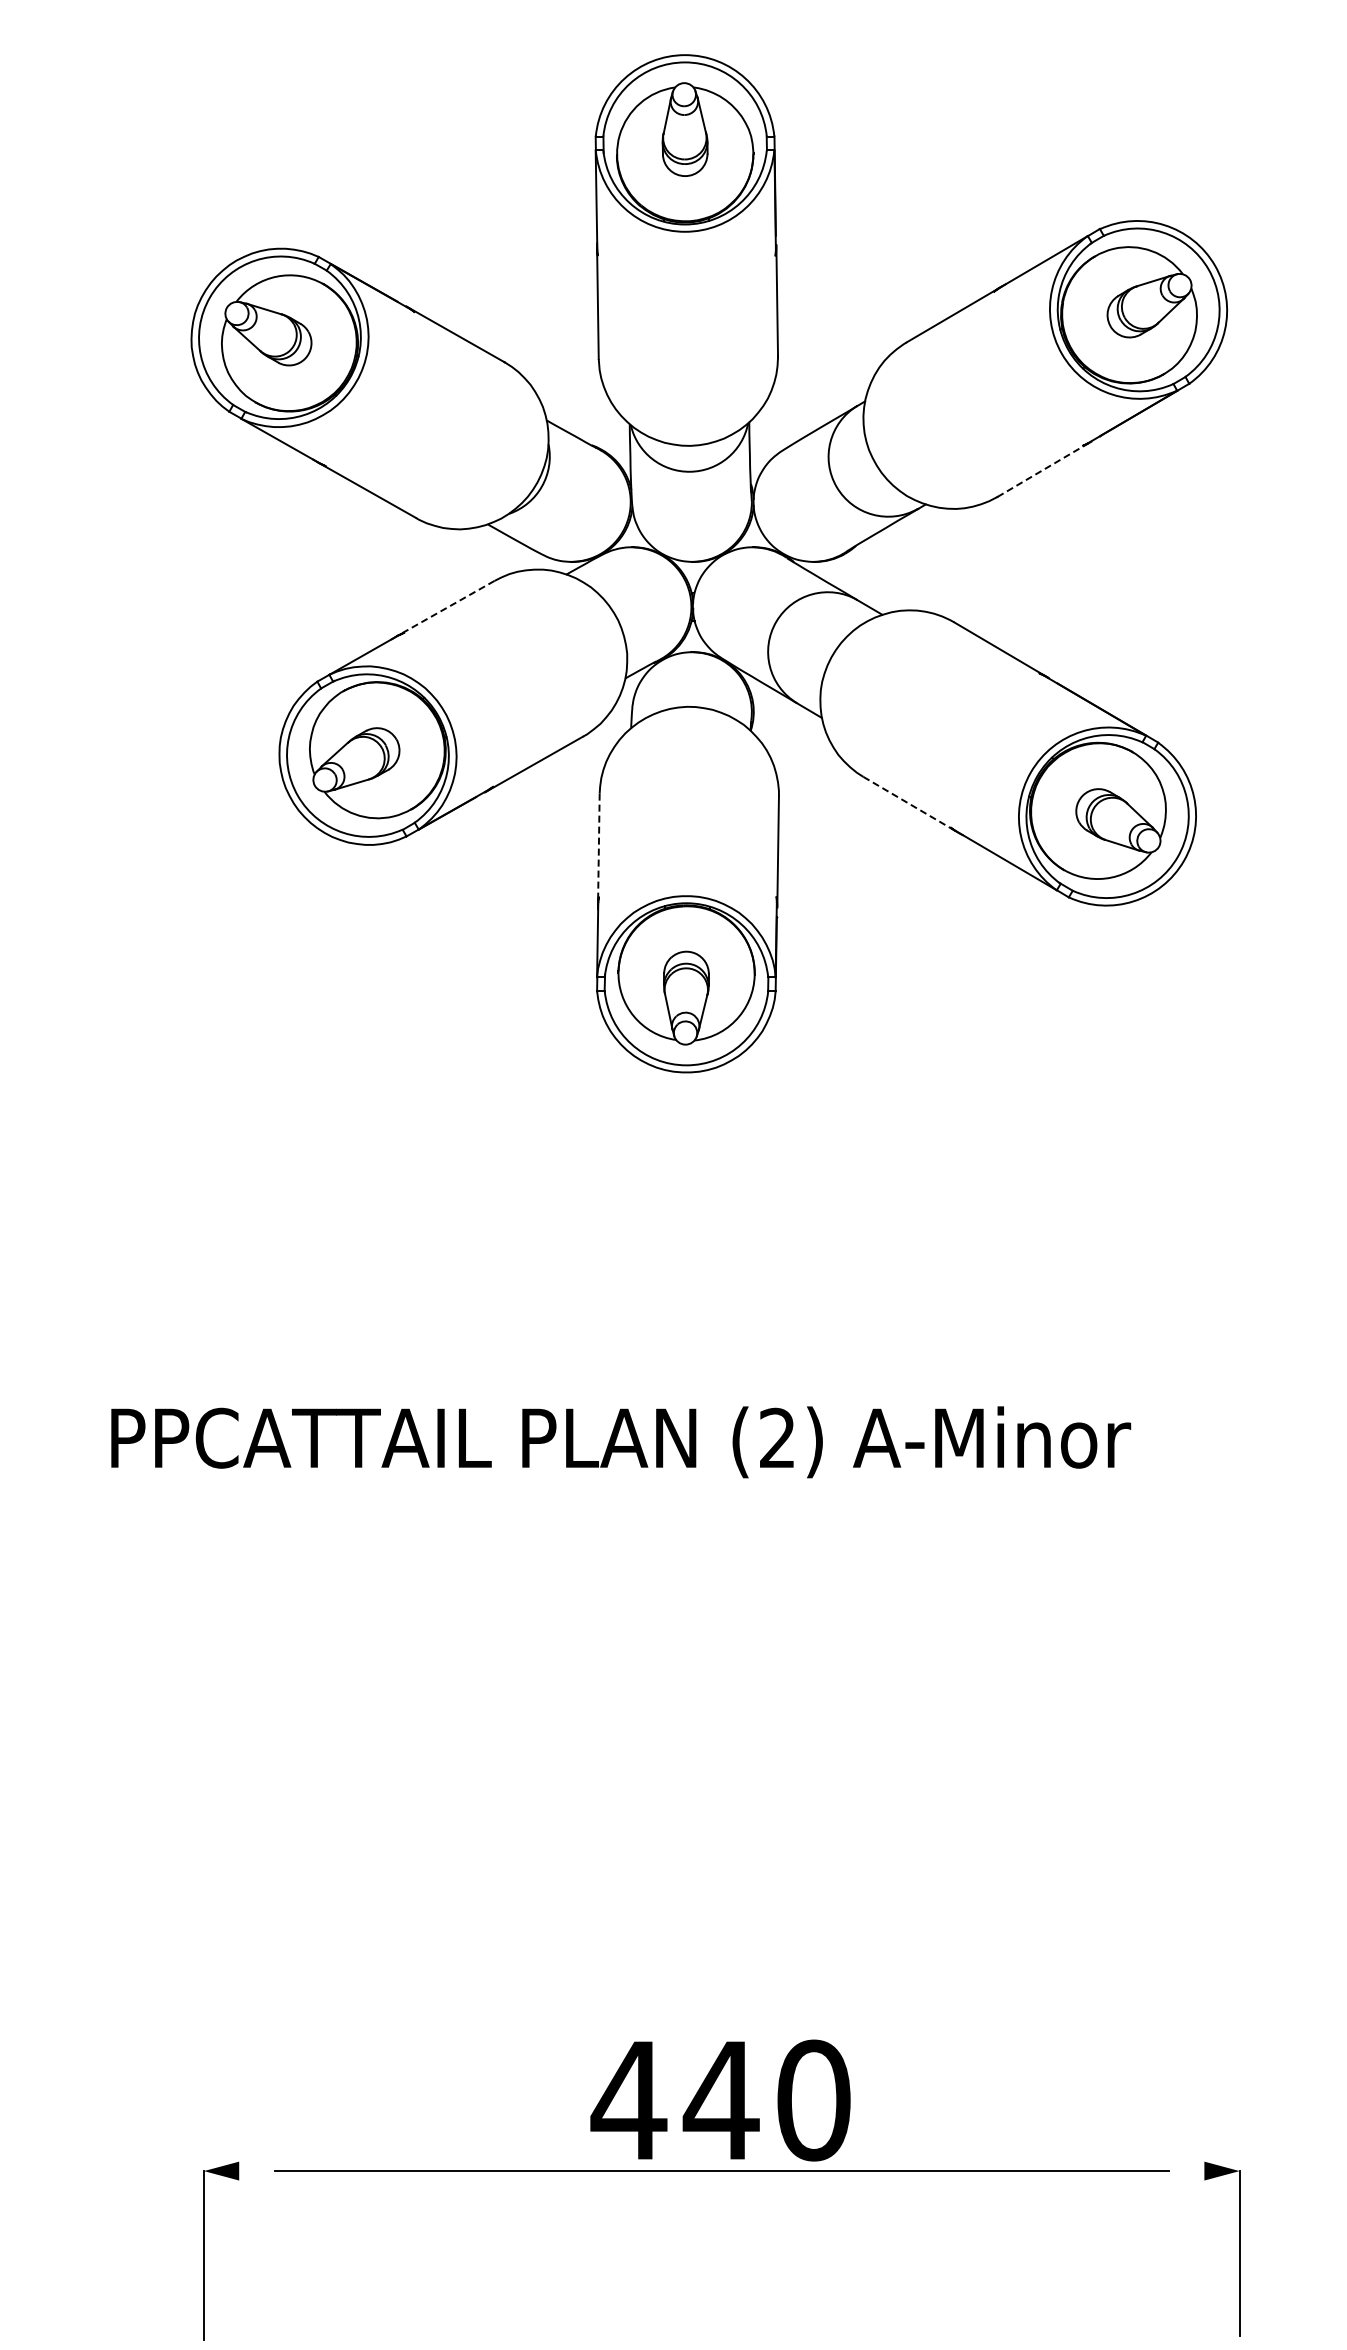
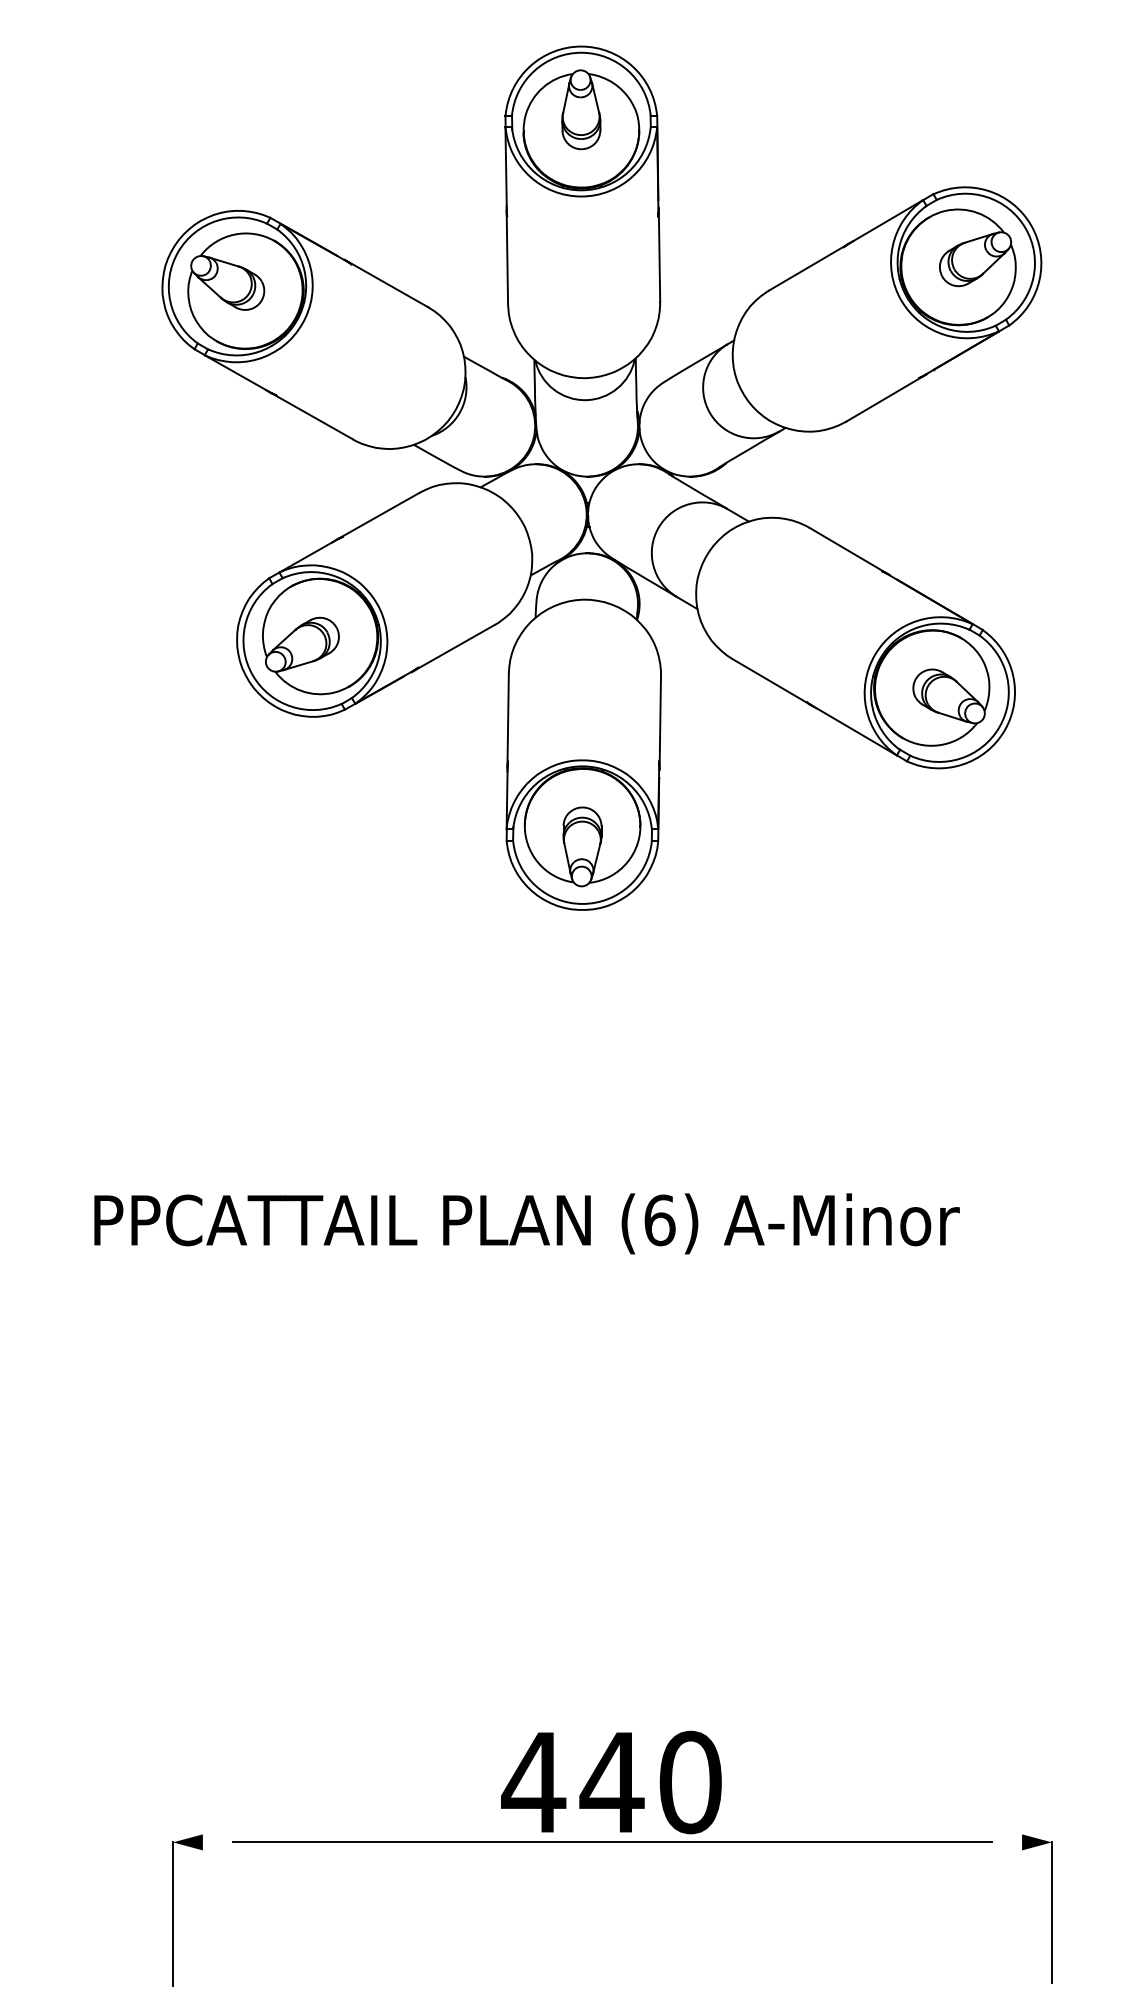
line: (1044, 469) -> (886, 398), dashed -> solid
line: (445, 608) -> (377, 516), dashed -> solid
line: (910, 804) -> (772, 682), dashed -> solid
line: (598, 849) -> (507, 720), dashed -> solid
text: (777, 1437) -> (659, 1219), (2) -> (6)

